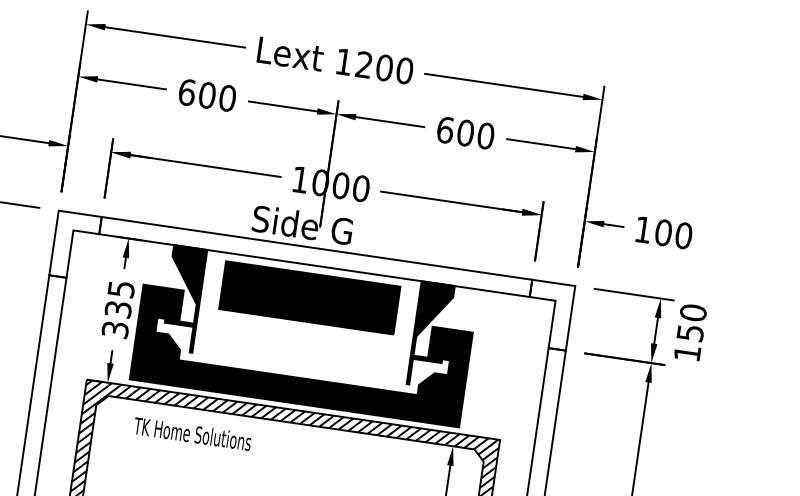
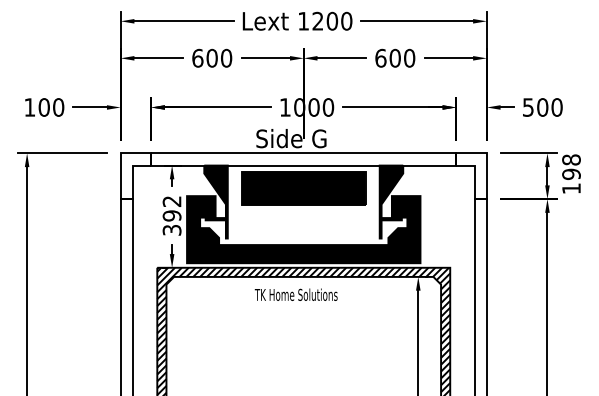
text: (643, 229) -> (528, 107), 100 -> 500
text: (119, 298) -> (171, 208), 335 -> 392
text: (691, 323) -> (571, 167), 150 -> 198
text: (191, 433) -> (295, 294), moved

